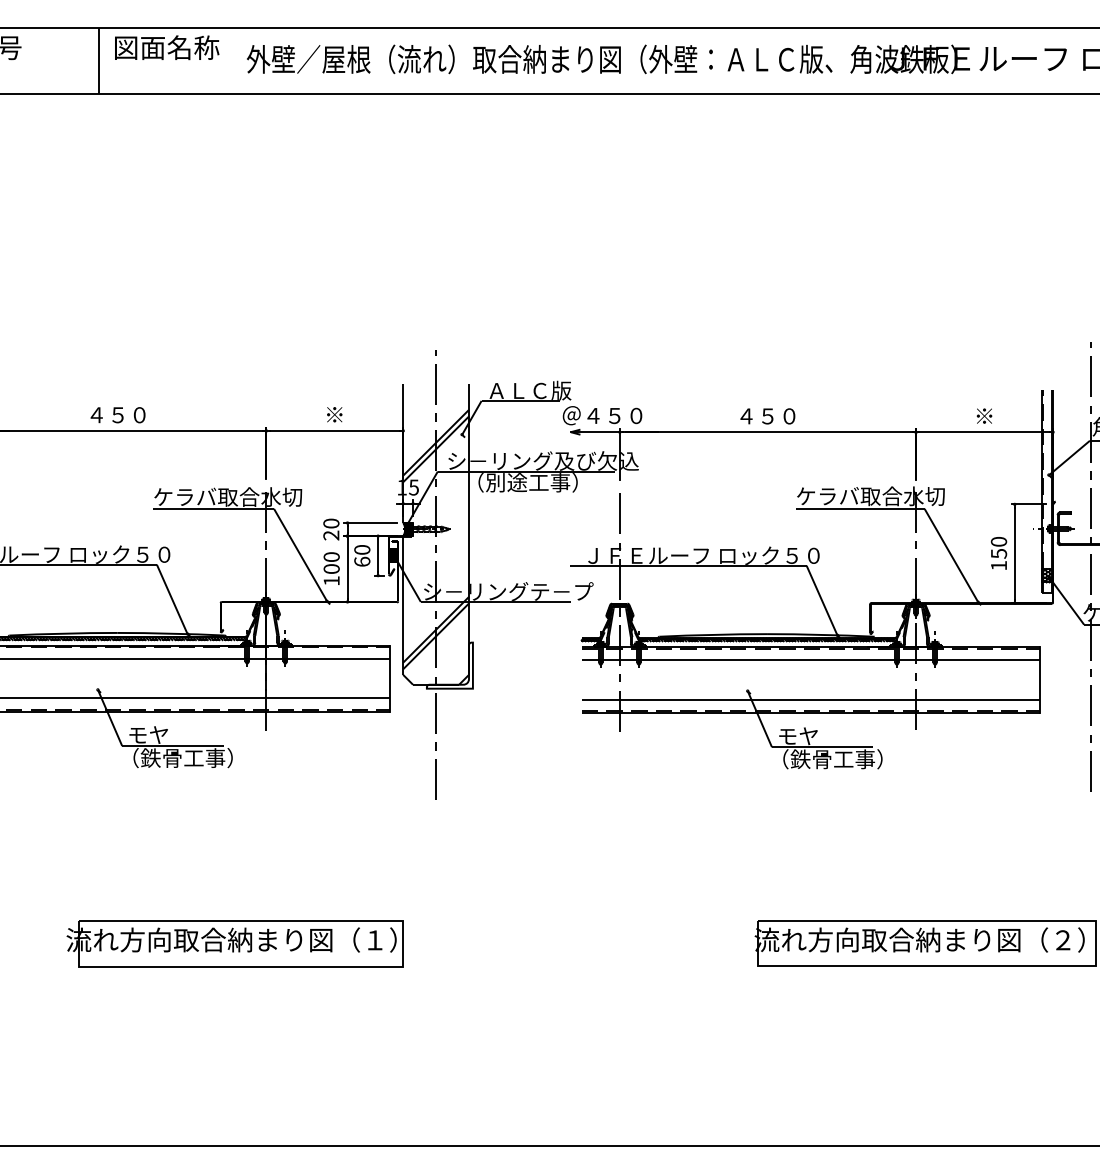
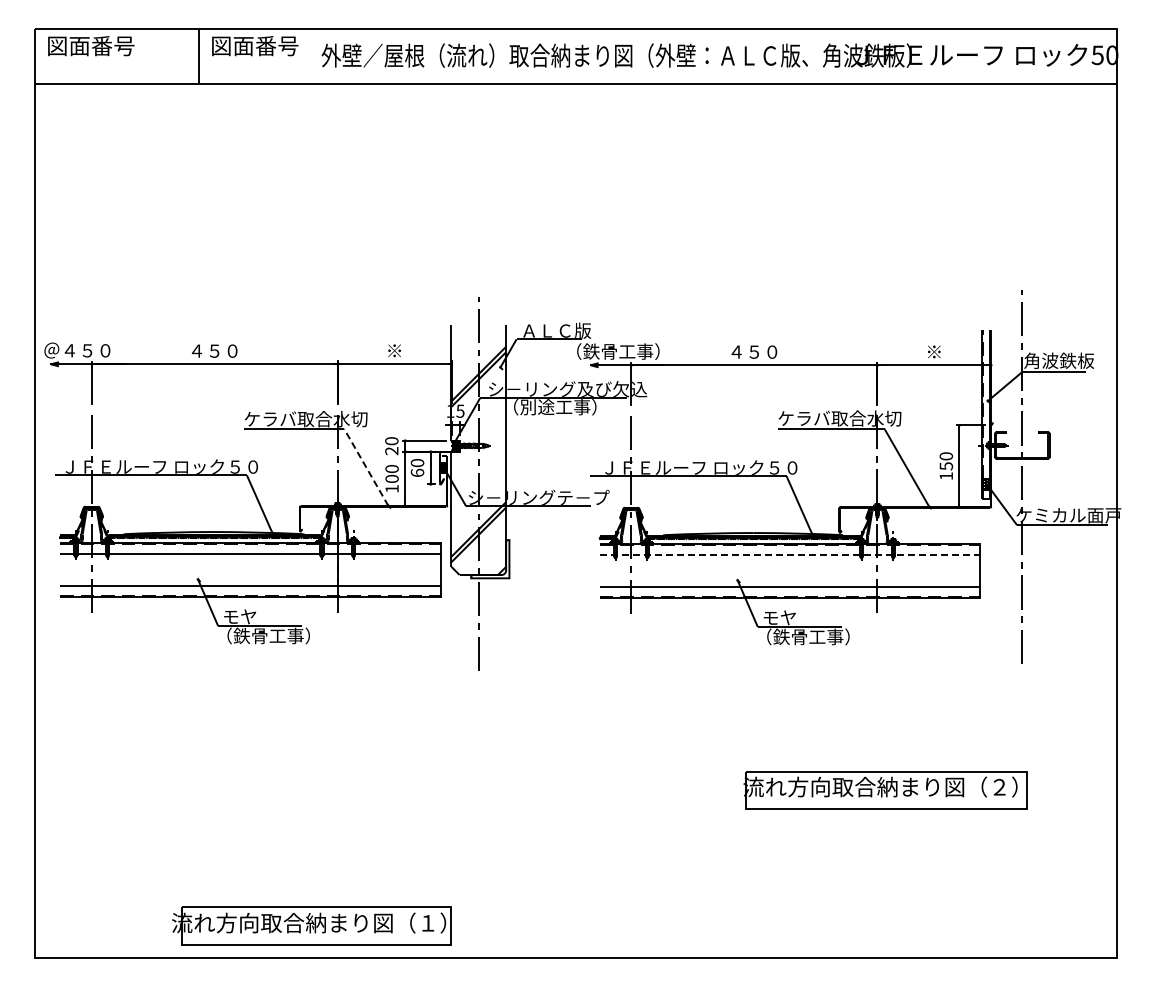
text: (192, 47) -> (276, 45), 図面名称 -> 図面番号
text: (604, 415) -> (618, 351), ＠４５０ -> （鉄骨工事）
line: (300, 554) -> (366, 466), solid -> dashed
line: (811, 660) -> (790, 554), solid -> dashed
part: (234, 942) -> (311, 925), moved

